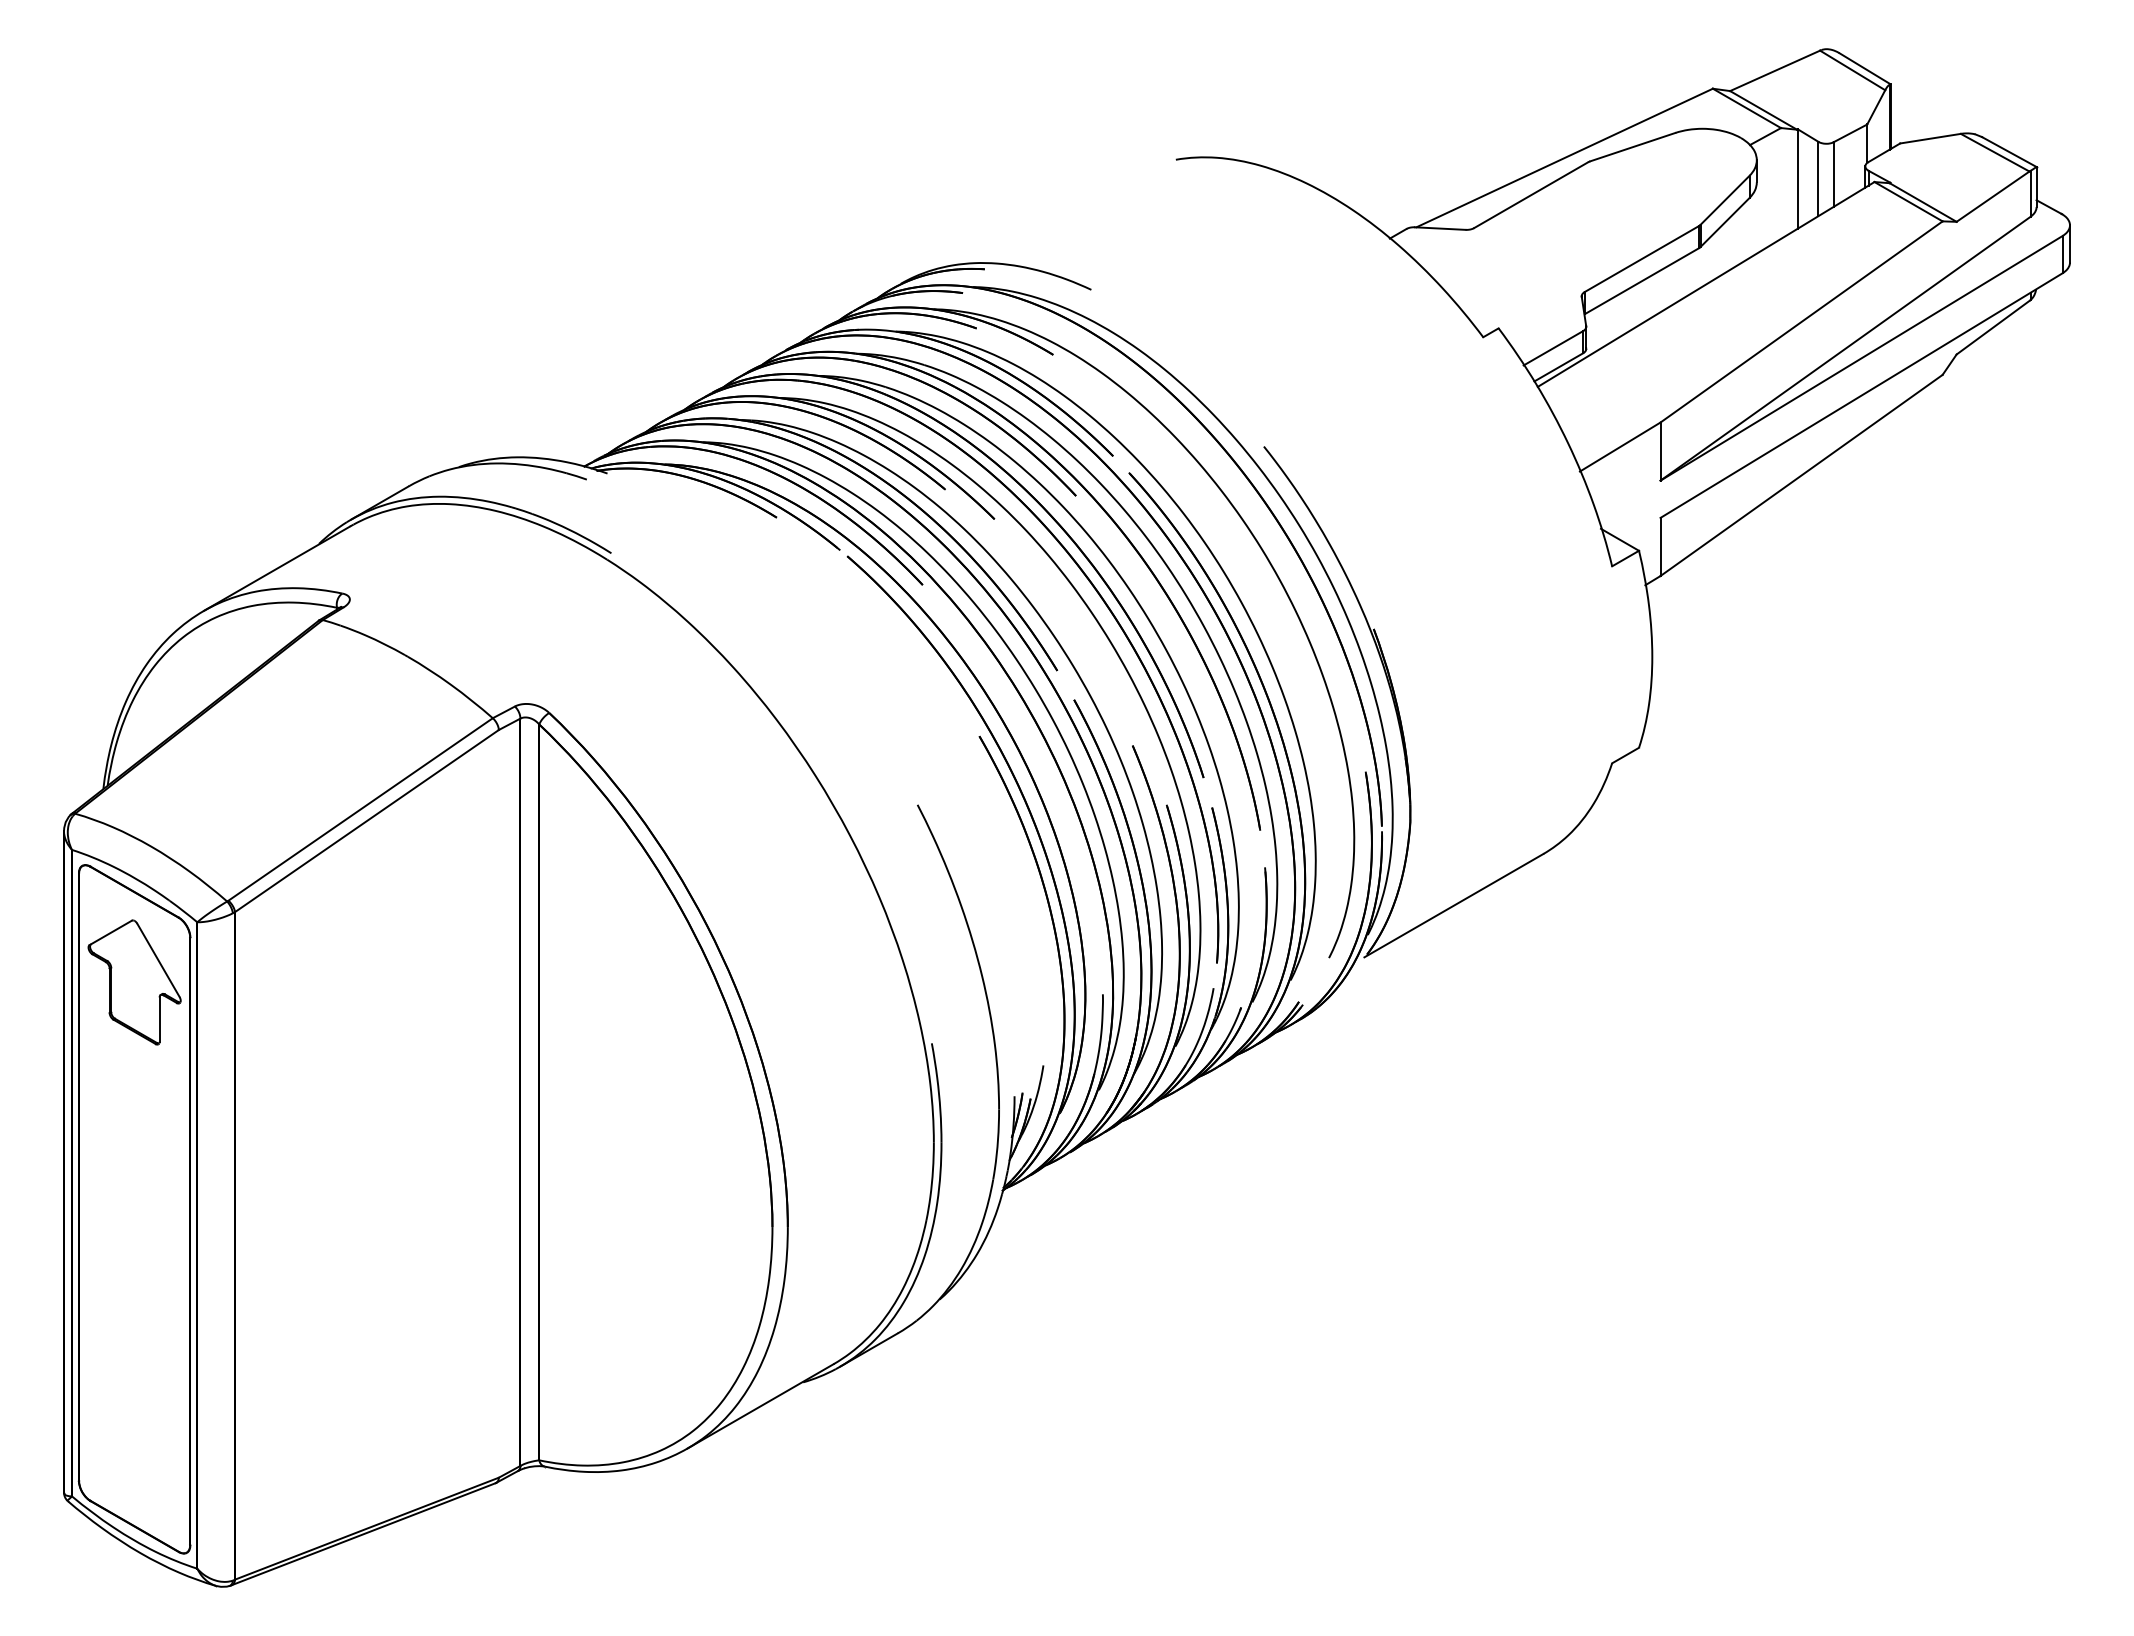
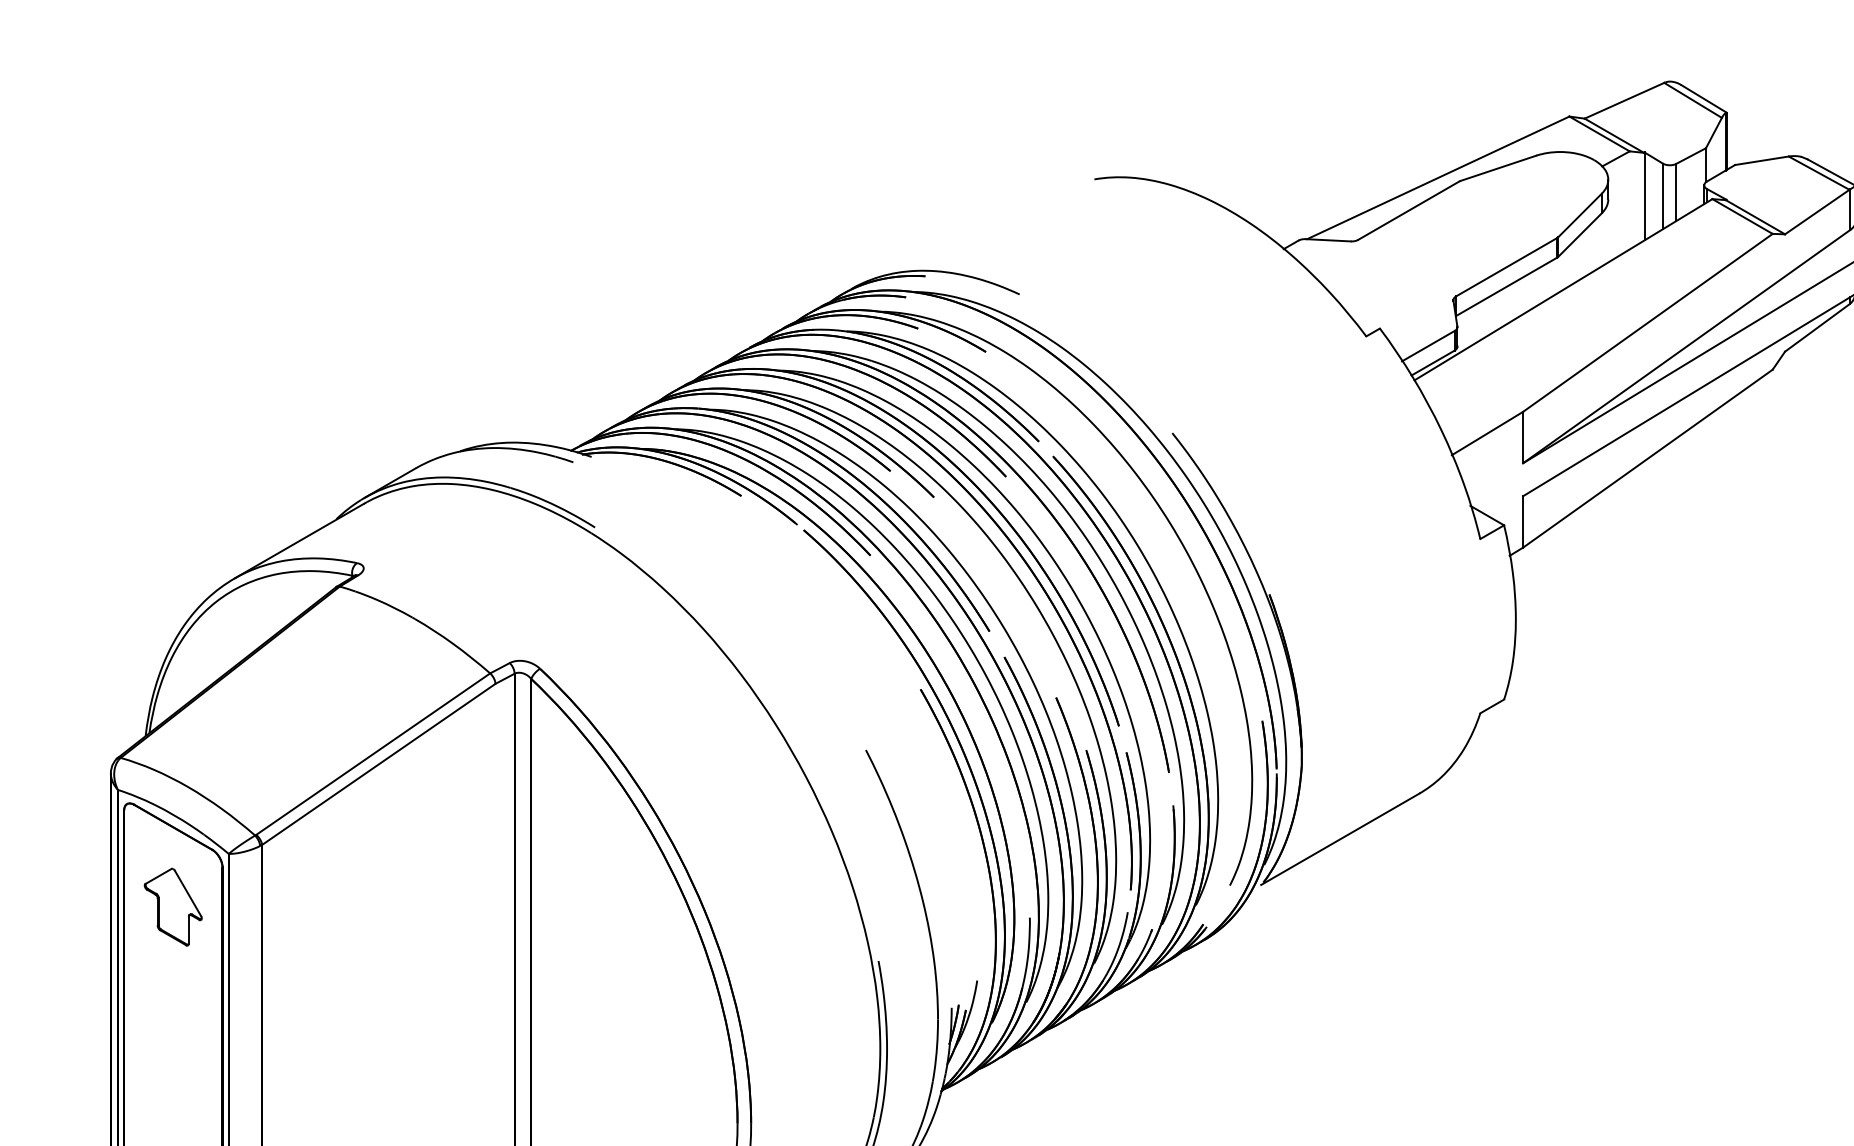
part: (134, 982) -> (173, 907), size x0.7

